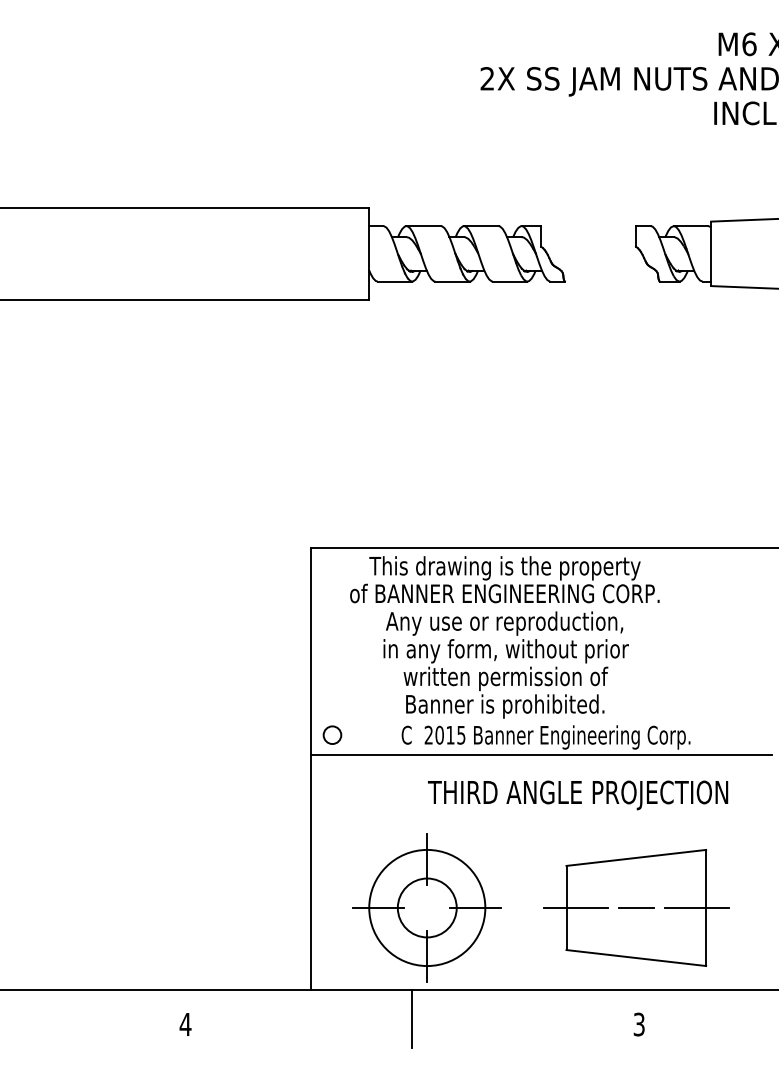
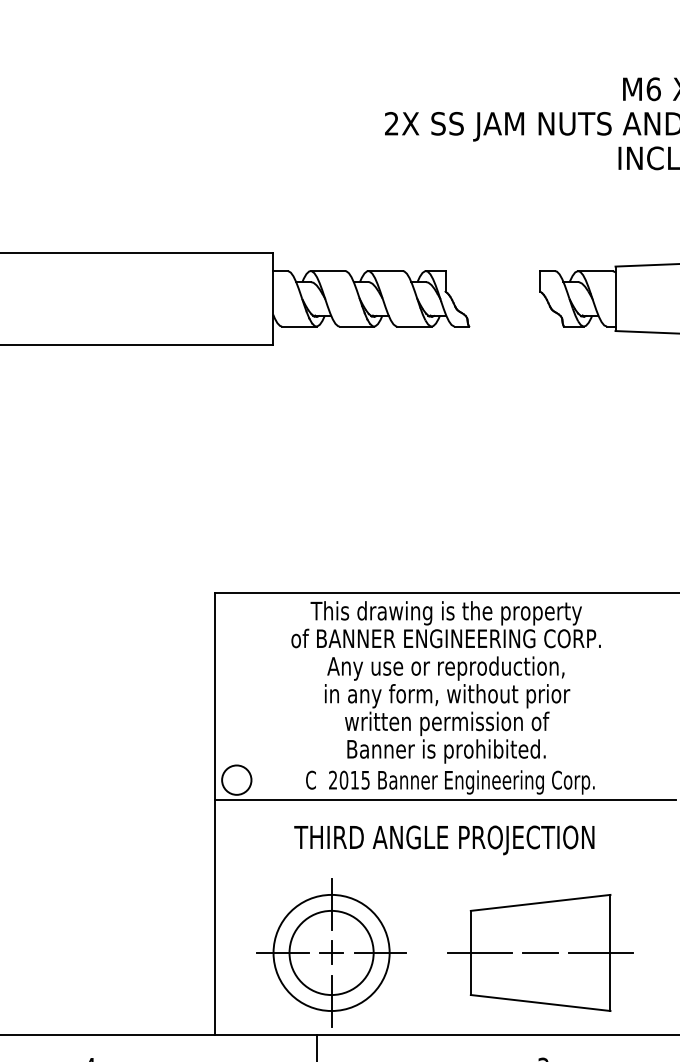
text: (504, 637) -> (445, 682), moved
circle: (332, 734) -> (236, 779), size x1.67
text: (578, 795) -> (444, 840), moved
circle: (427, 907) -> (331, 952), size x1.43
part: (427, 907) -> (331, 952), added

